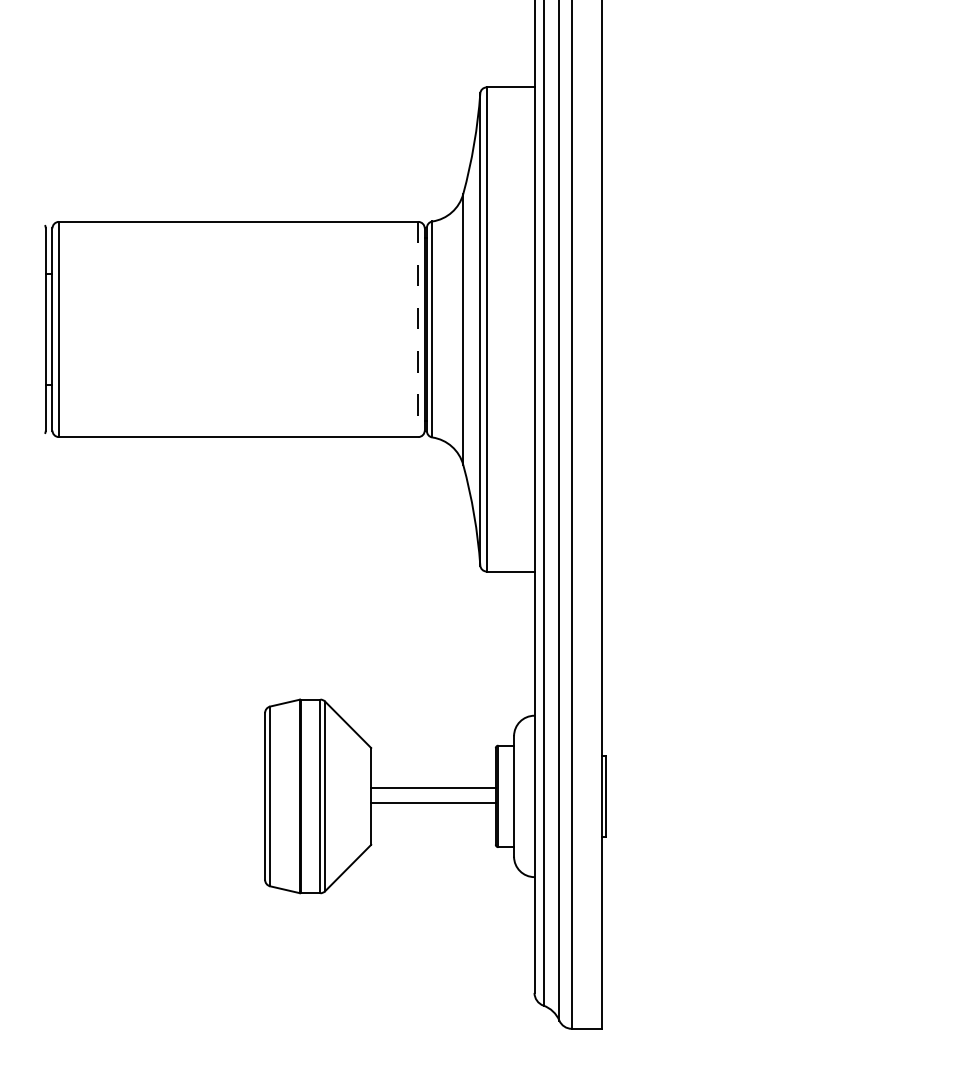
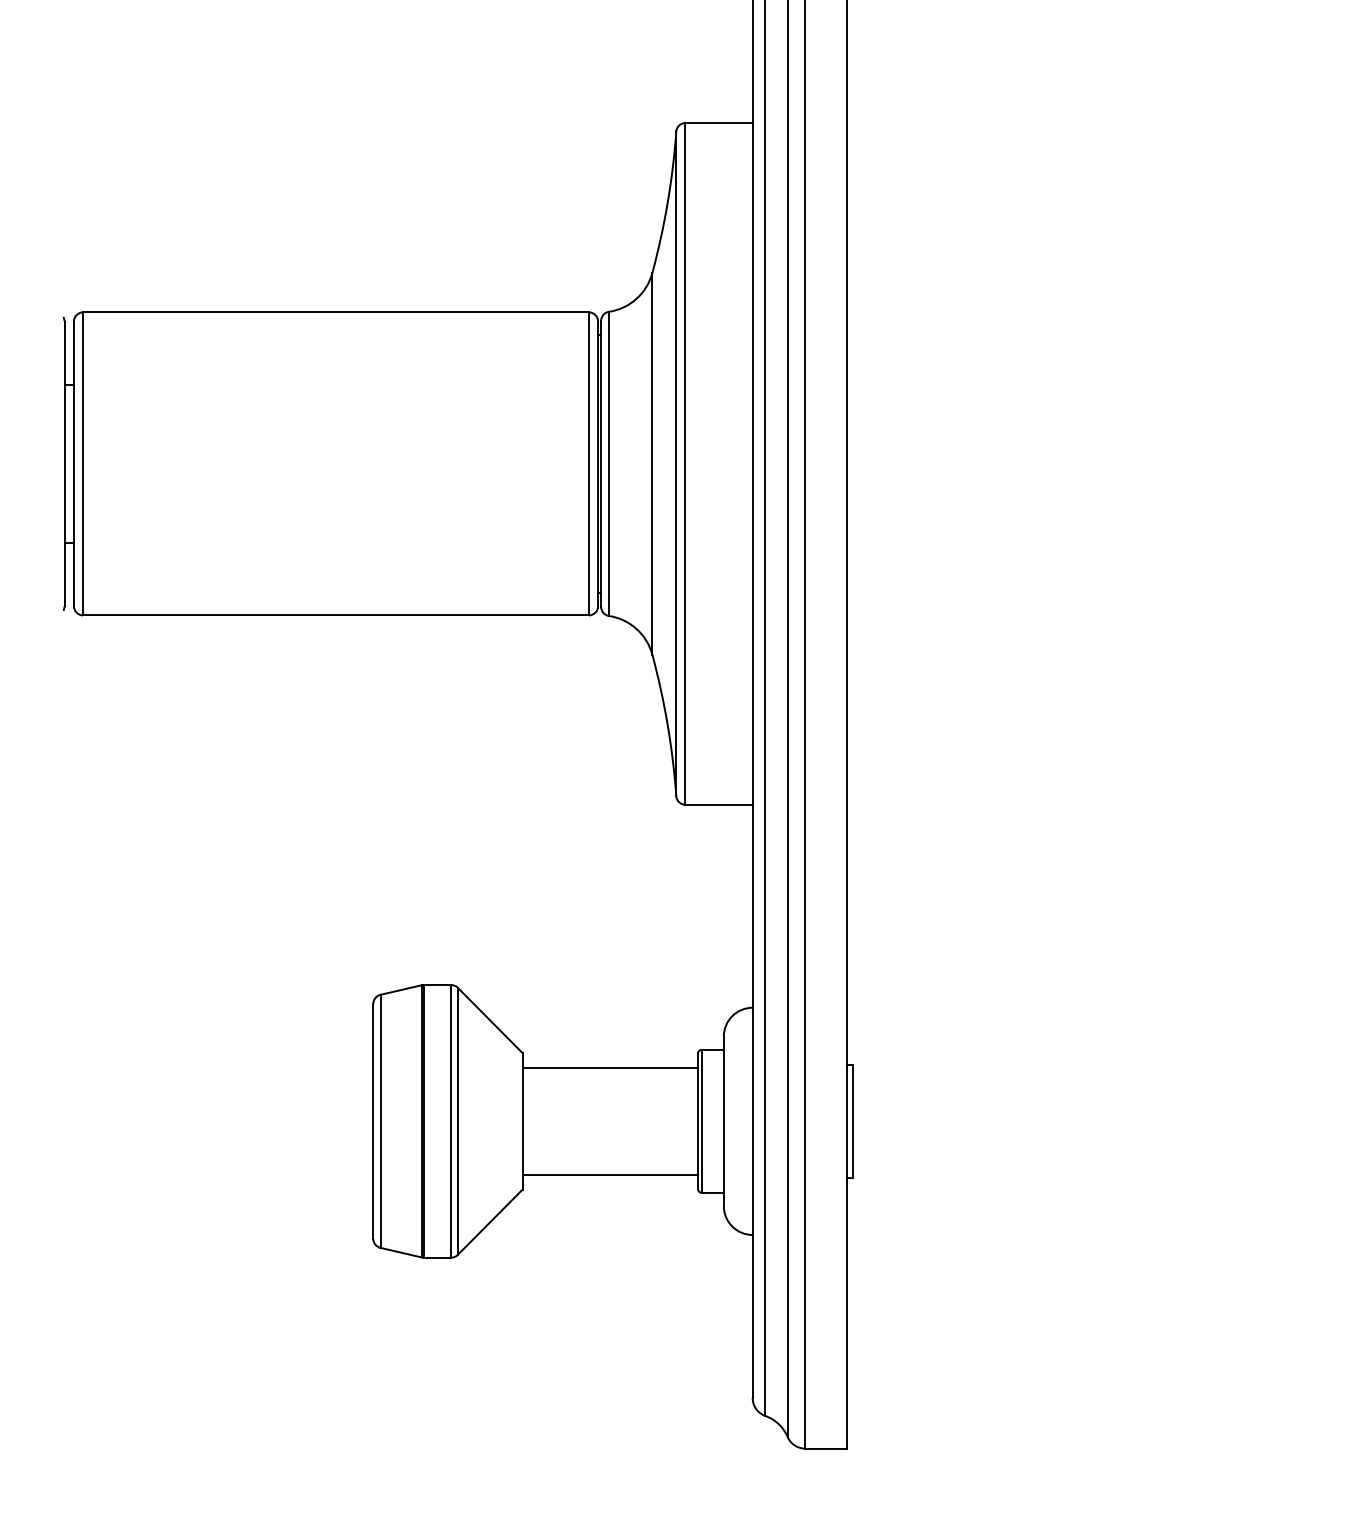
line: (418, 329) -> (589, 463), dashed -> solid
line: (433, 787) -> (610, 1174), moved
line: (433, 803) -> (610, 1067), moved

